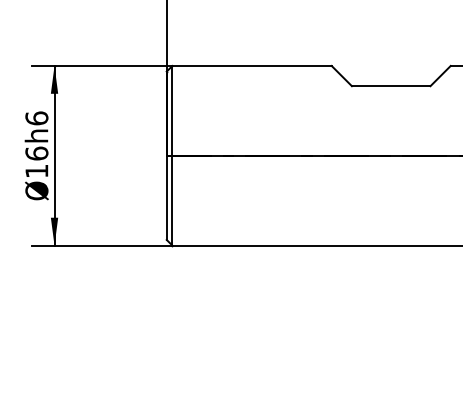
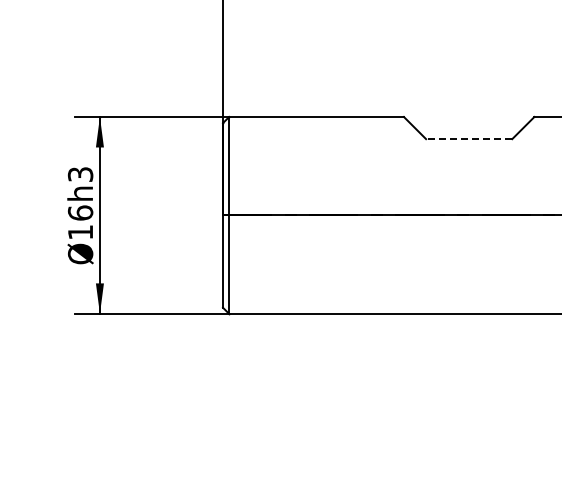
line: (390, 86) -> (468, 139), solid -> dashed
text: (36, 117) -> (80, 173), Ø16h6 -> Ø16h3

